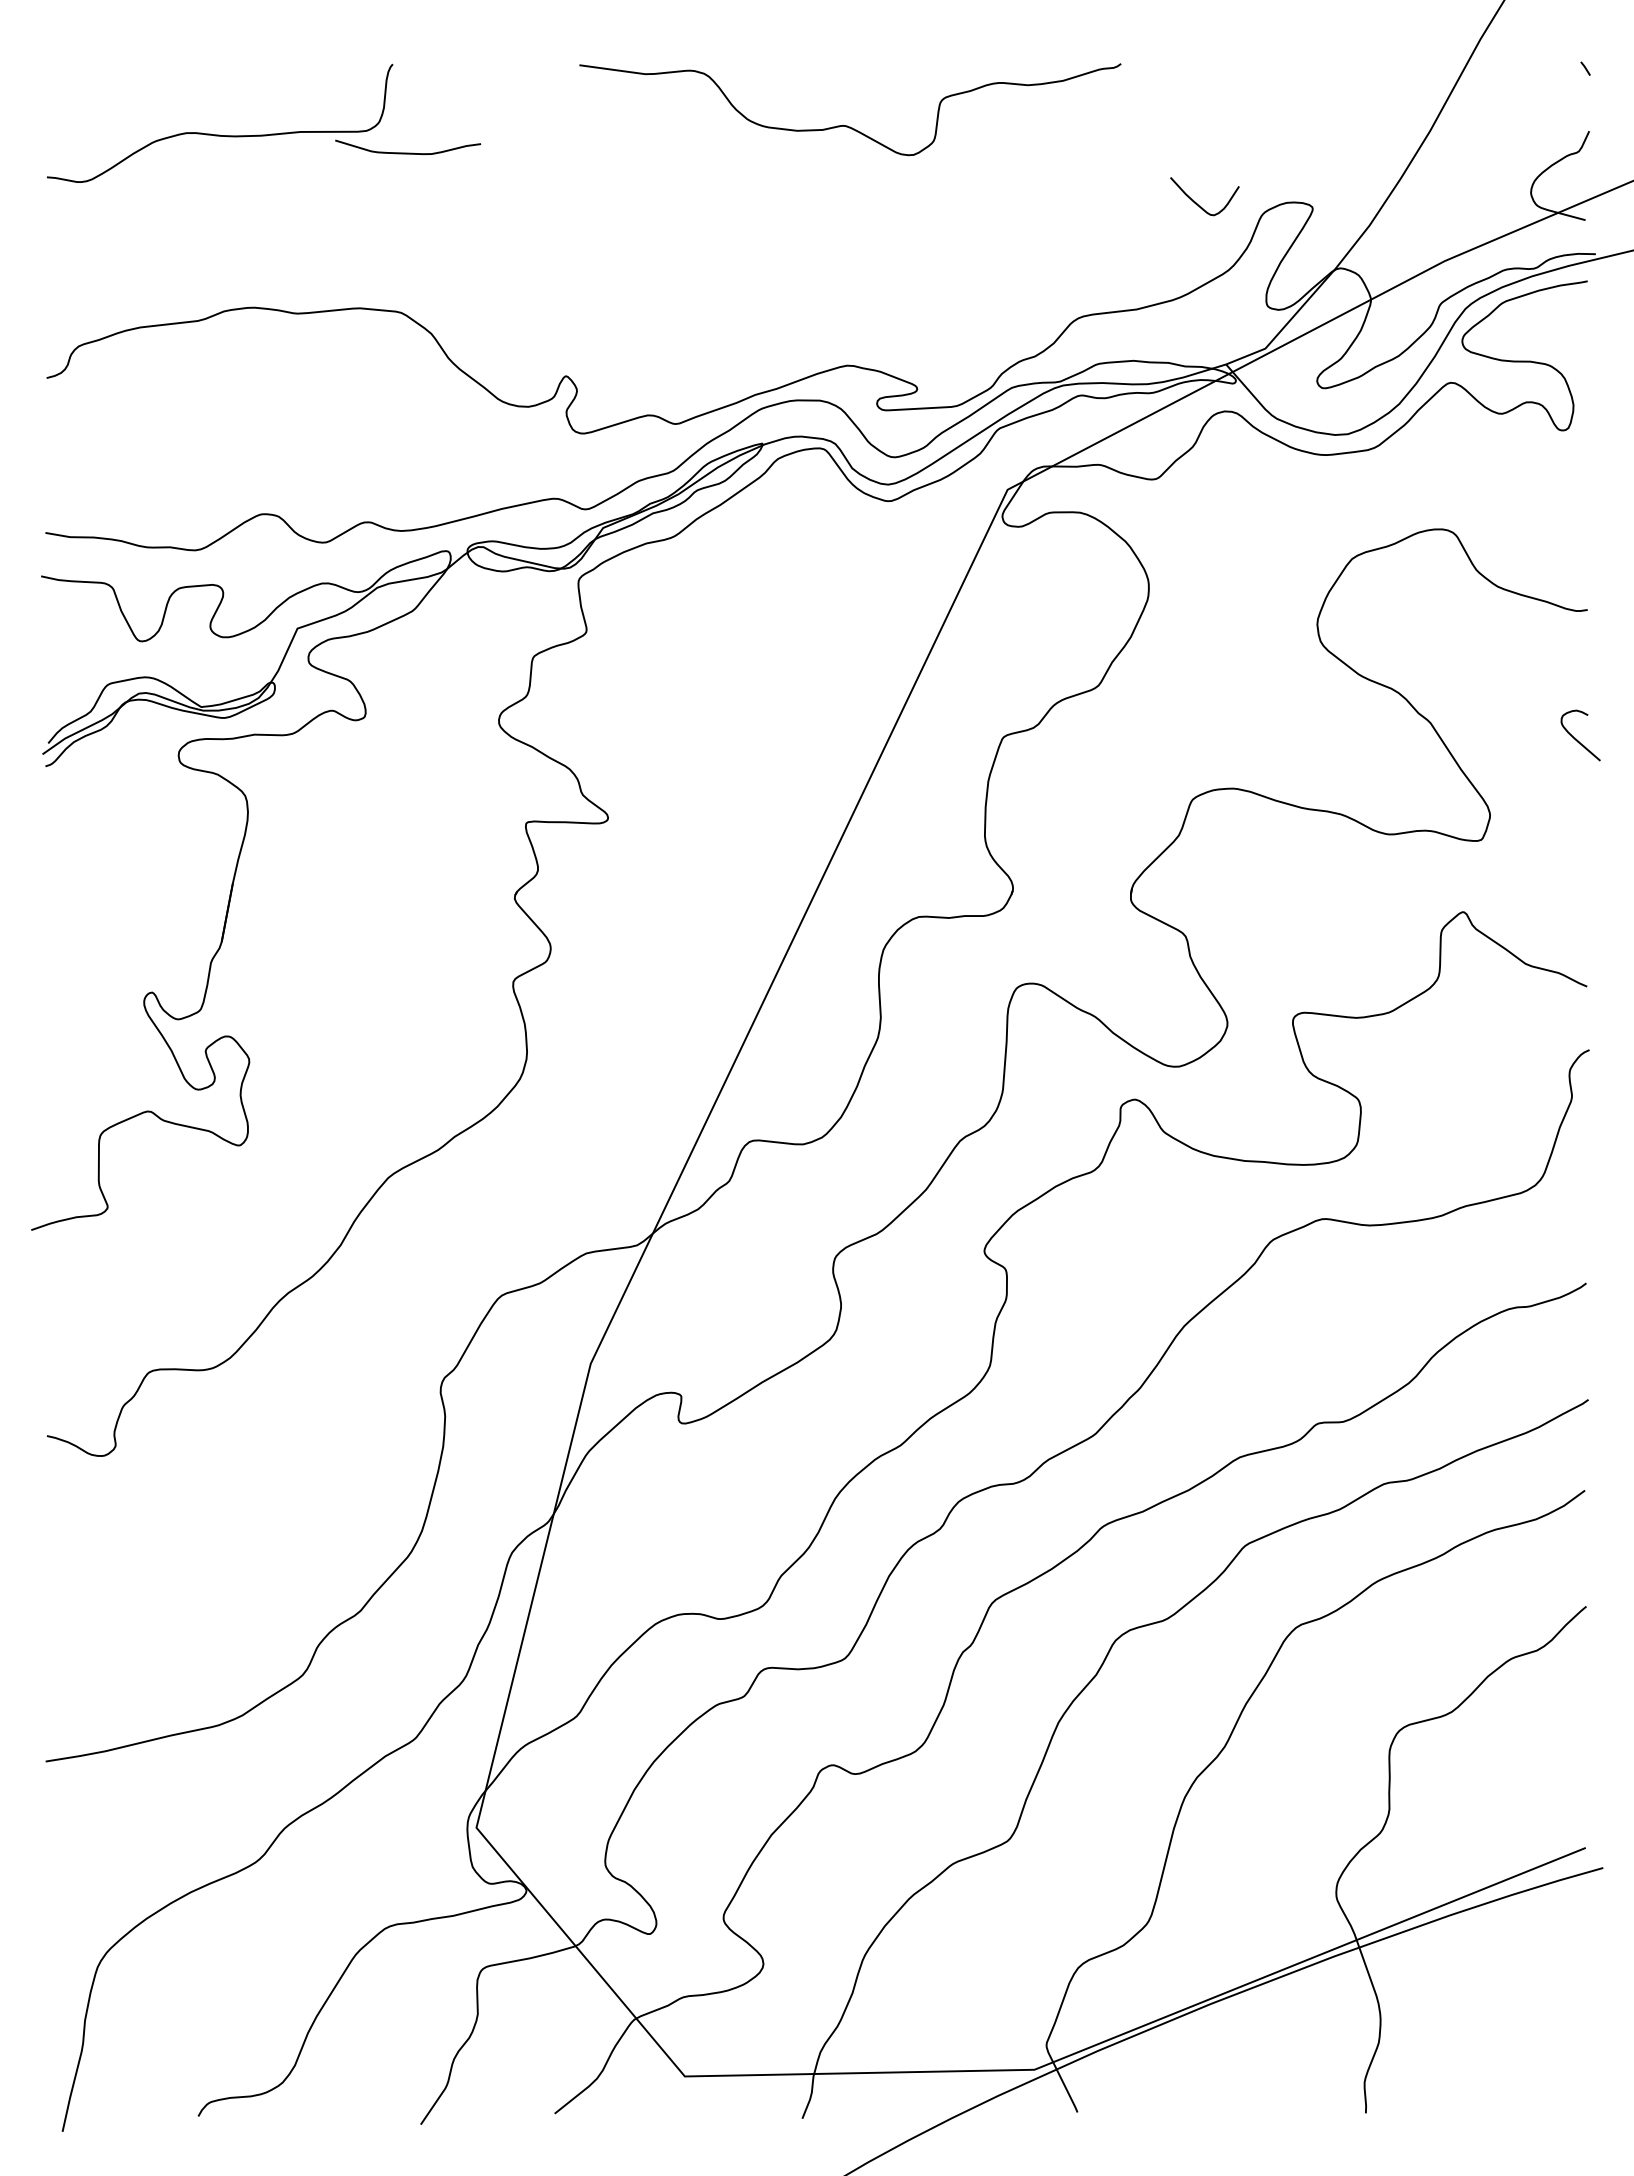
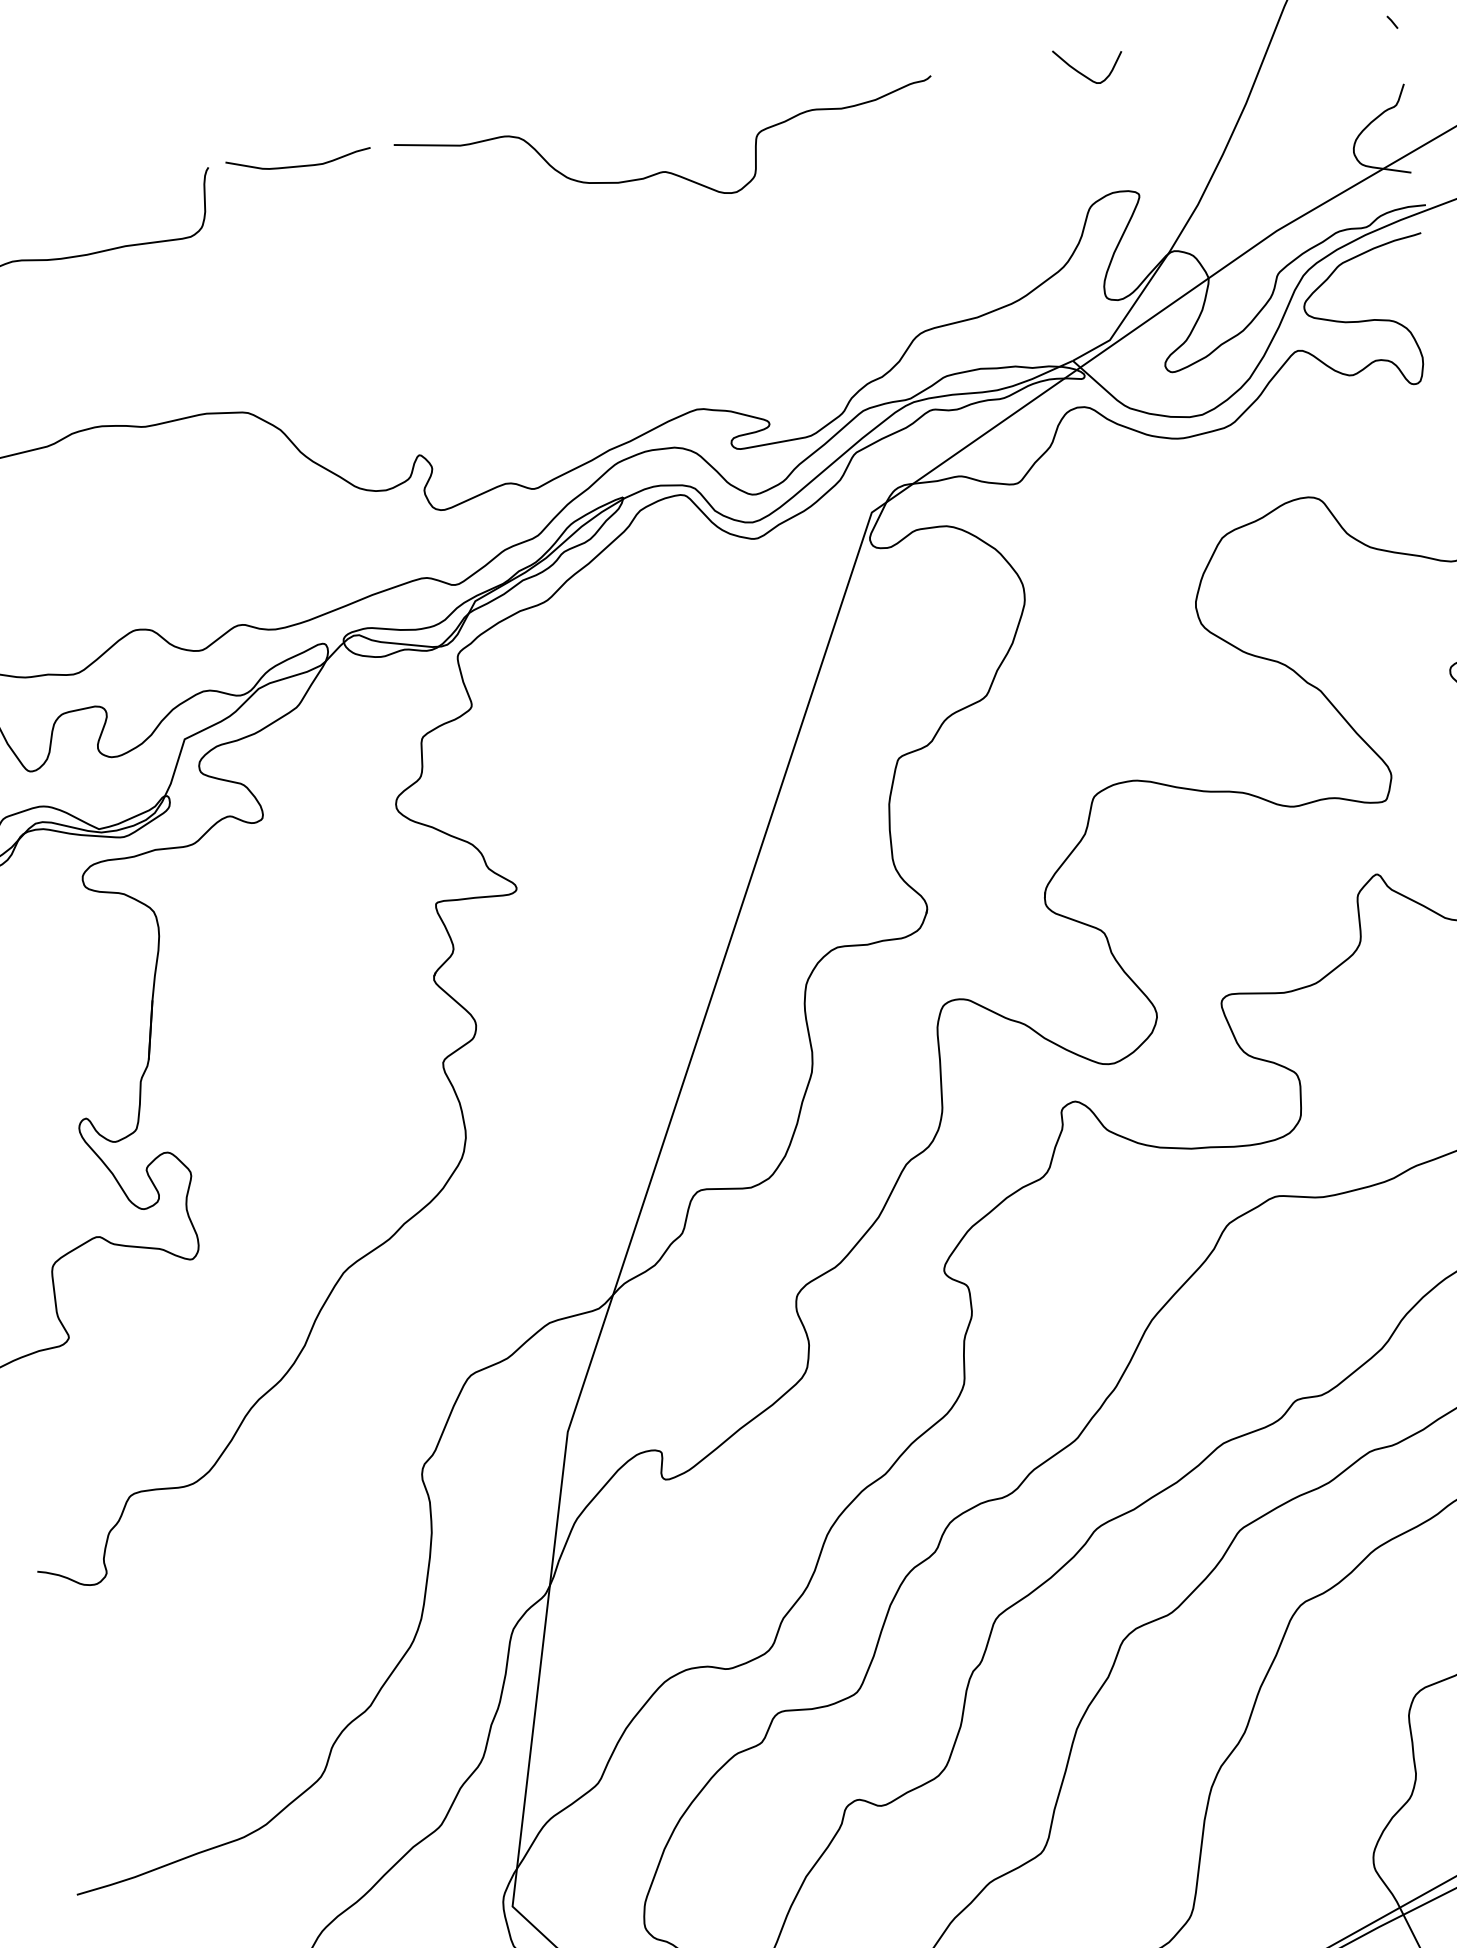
curve: (408, 152) -> (299, 165), moved
curve: (1197, 203) -> (1082, 73), moved

